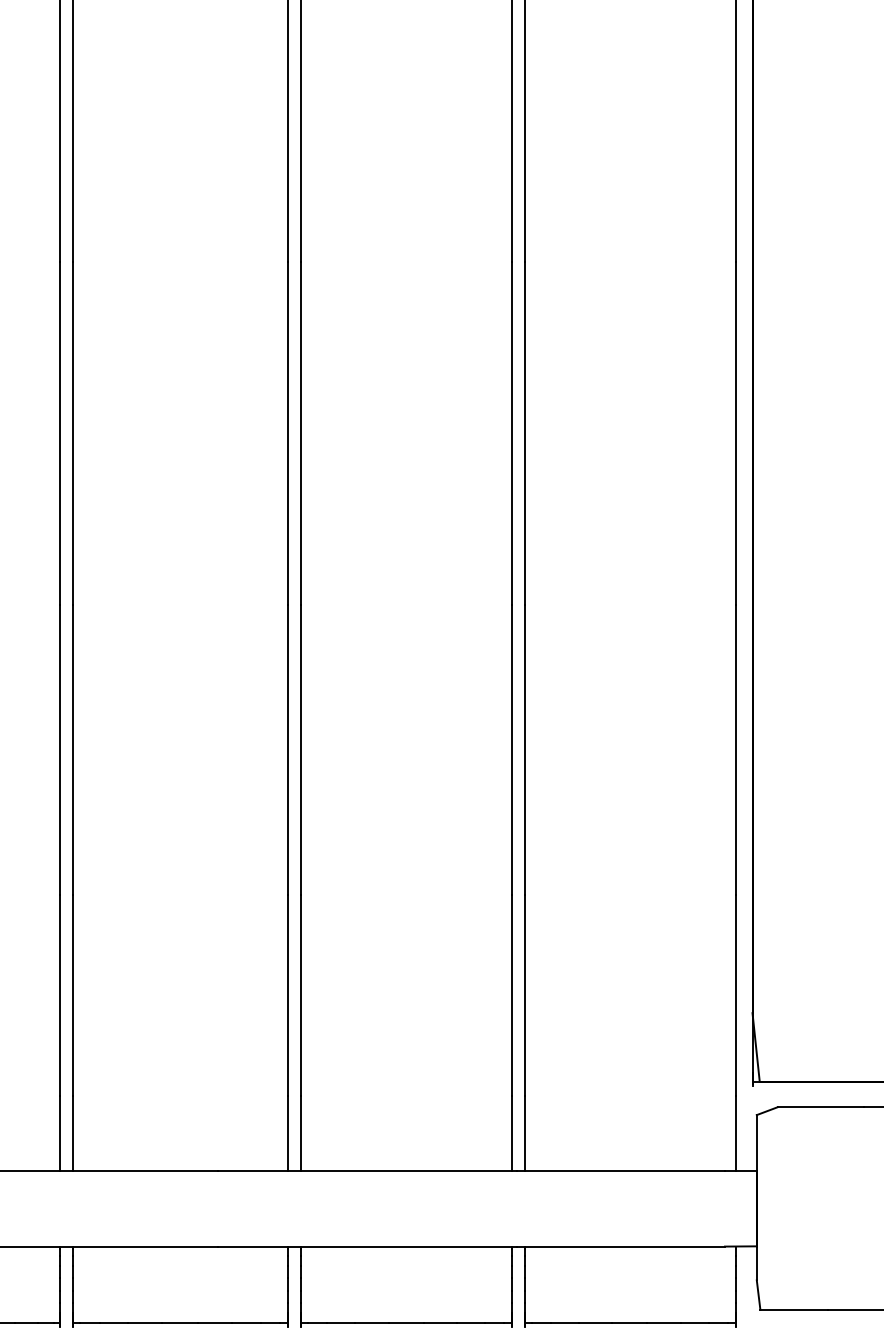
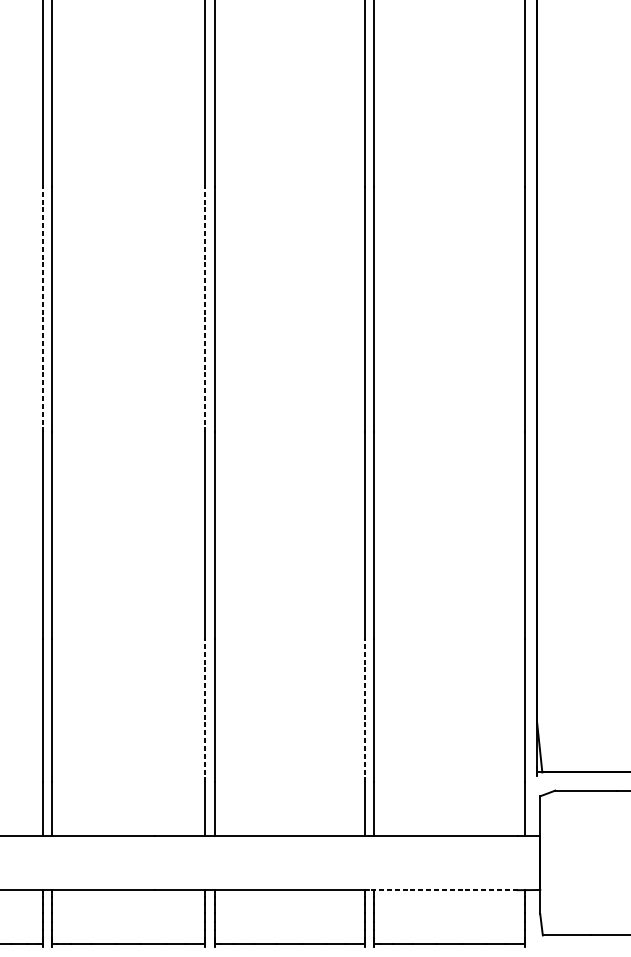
line: (59, 433) -> (42, 309), solid -> dashed
line: (287, 433) -> (205, 309), solid -> dashed
line: (287, 995) -> (205, 710), solid -> dashed
line: (511, 995) -> (365, 710), solid -> dashed
line: (620, 1246) -> (442, 890), solid -> dashed

